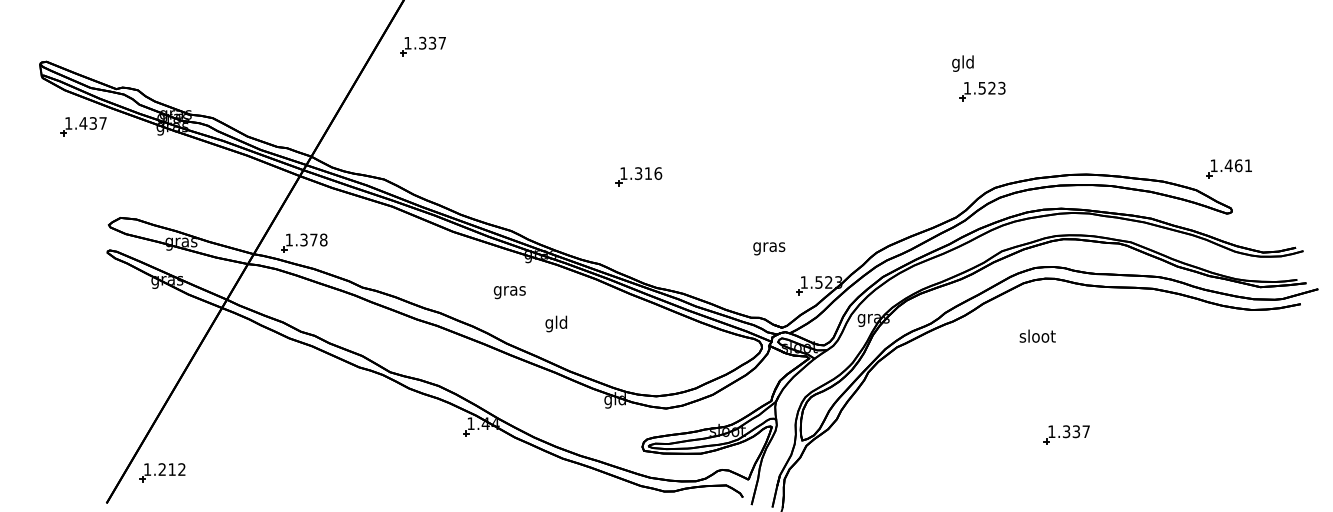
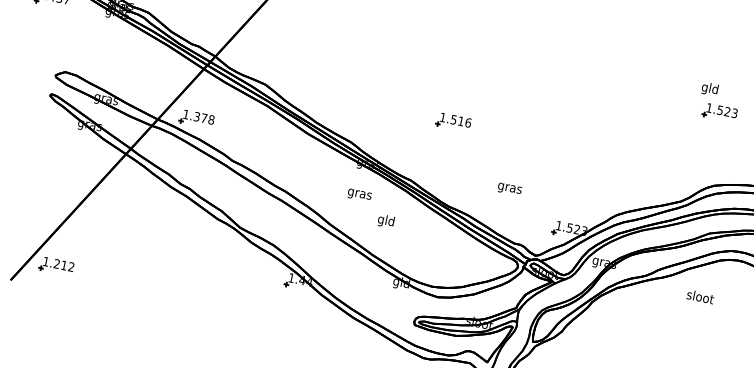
text: (638, 173) -> (453, 119), 1.316 -> 1.516
text: (769, 248) -> (509, 189), moved
text: (509, 292) -> (359, 195), moved
text: (556, 323) -> (386, 220), moved
text: (1037, 335) -> (700, 296), moved

